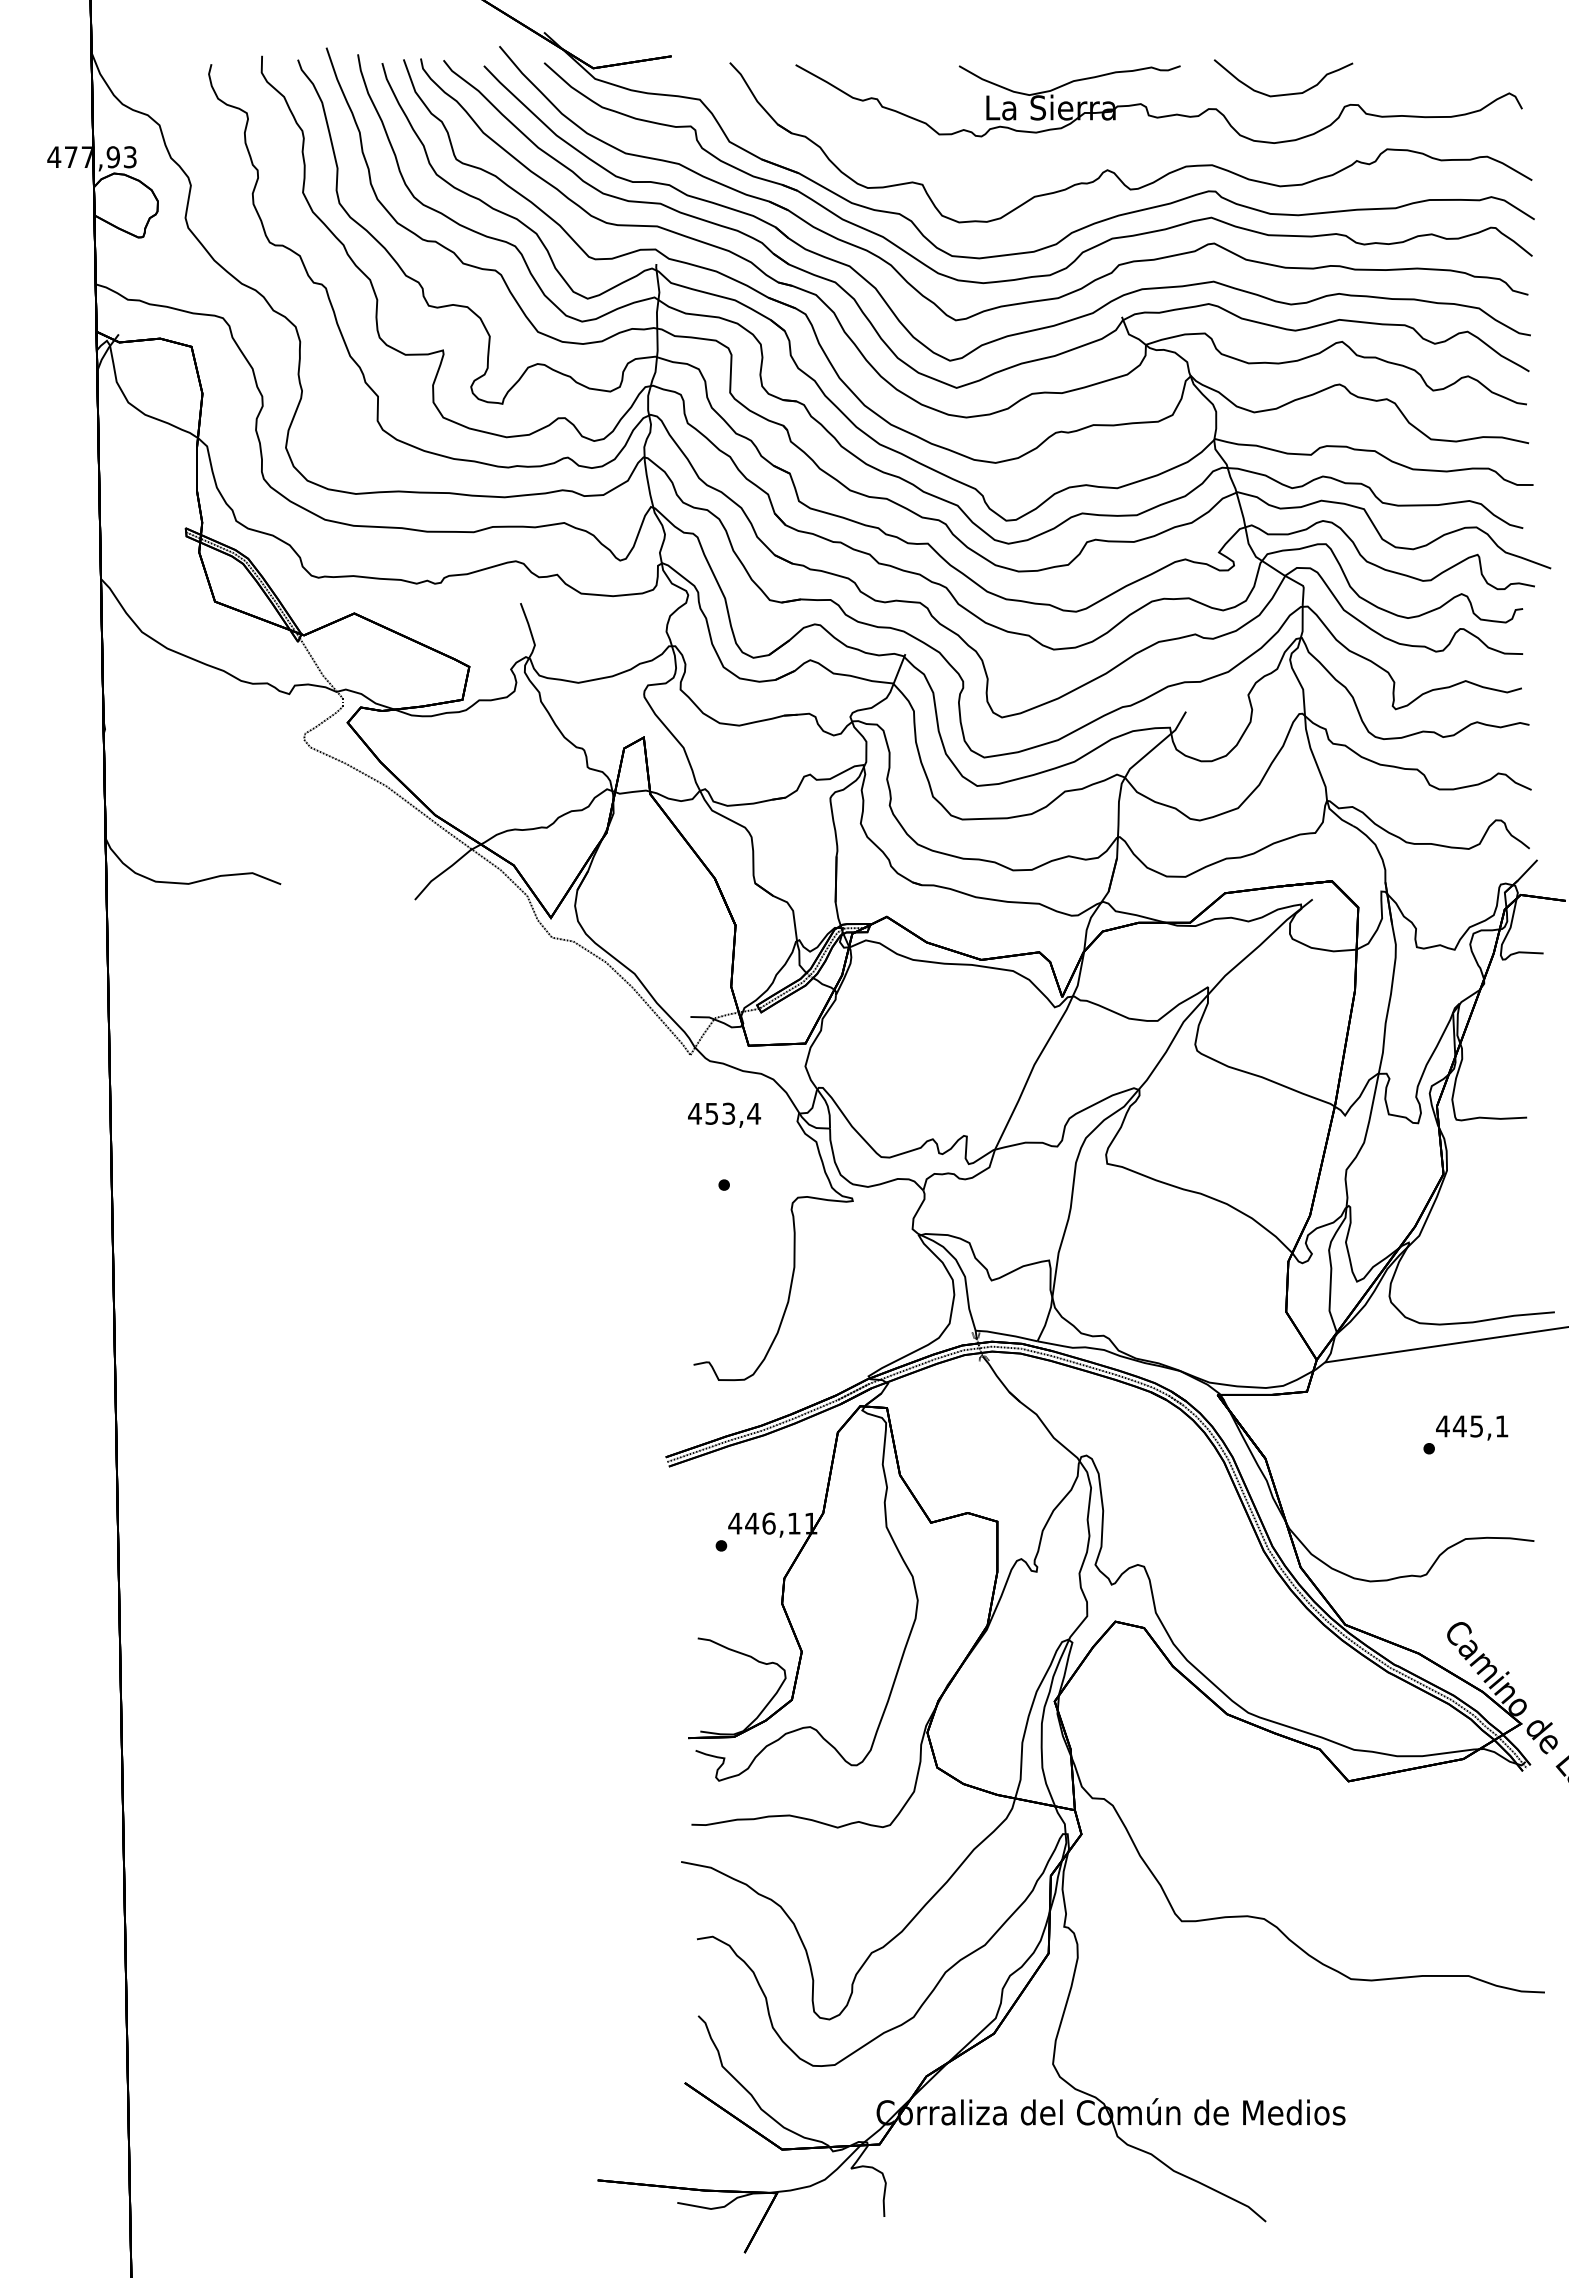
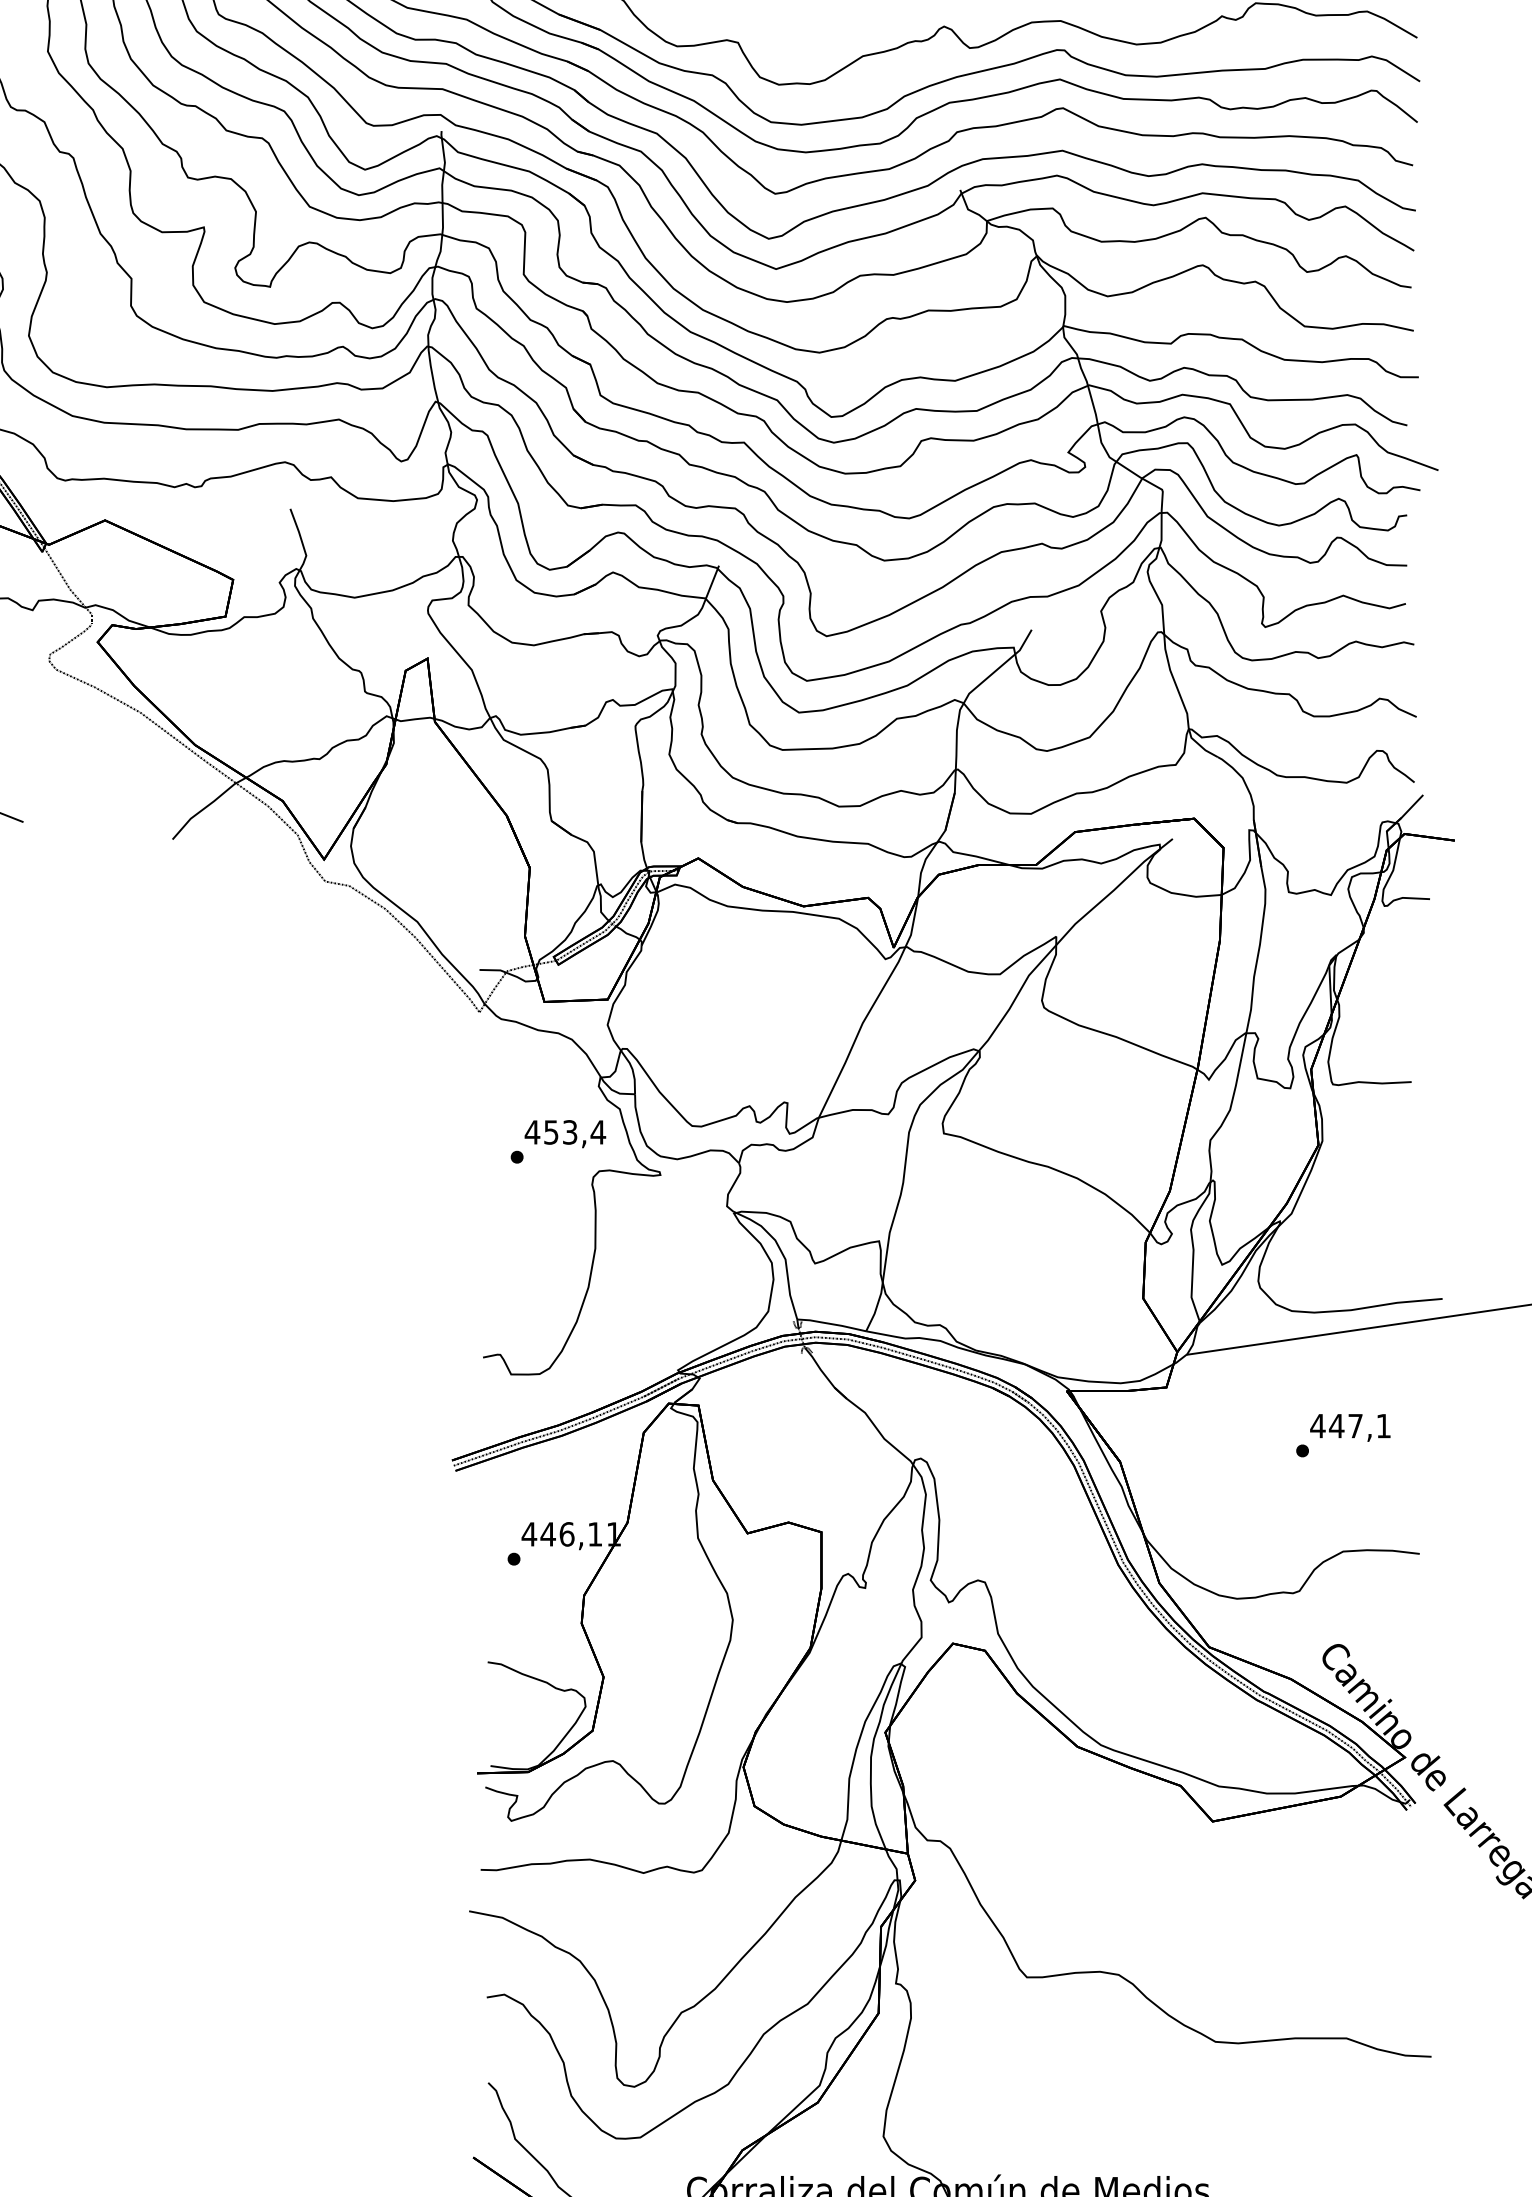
text: (724, 1114) -> (565, 1133), moved
text: (1476, 1426) -> (1355, 1426), 445,1 -> 447,1

